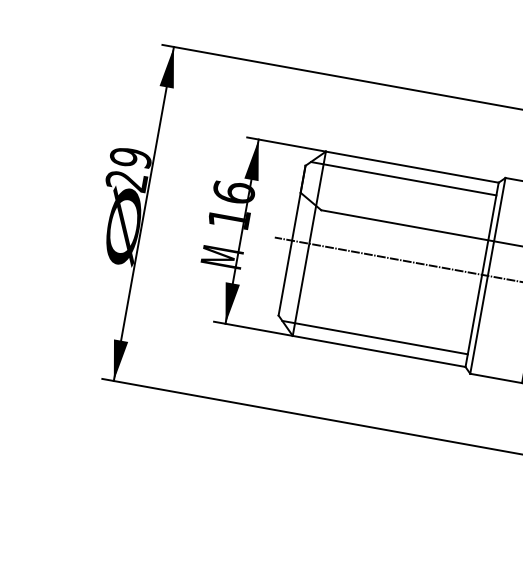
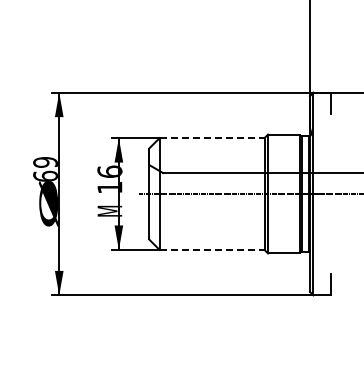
line: (412, 167) -> (212, 138), solid -> dashed
line: (402, 177) -> (207, 145), removed
text: (126, 179) -> (45, 175), 29 -> 69
line: (373, 337) -> (207, 242), removed
line: (379, 350) -> (212, 249), solid -> dashed

